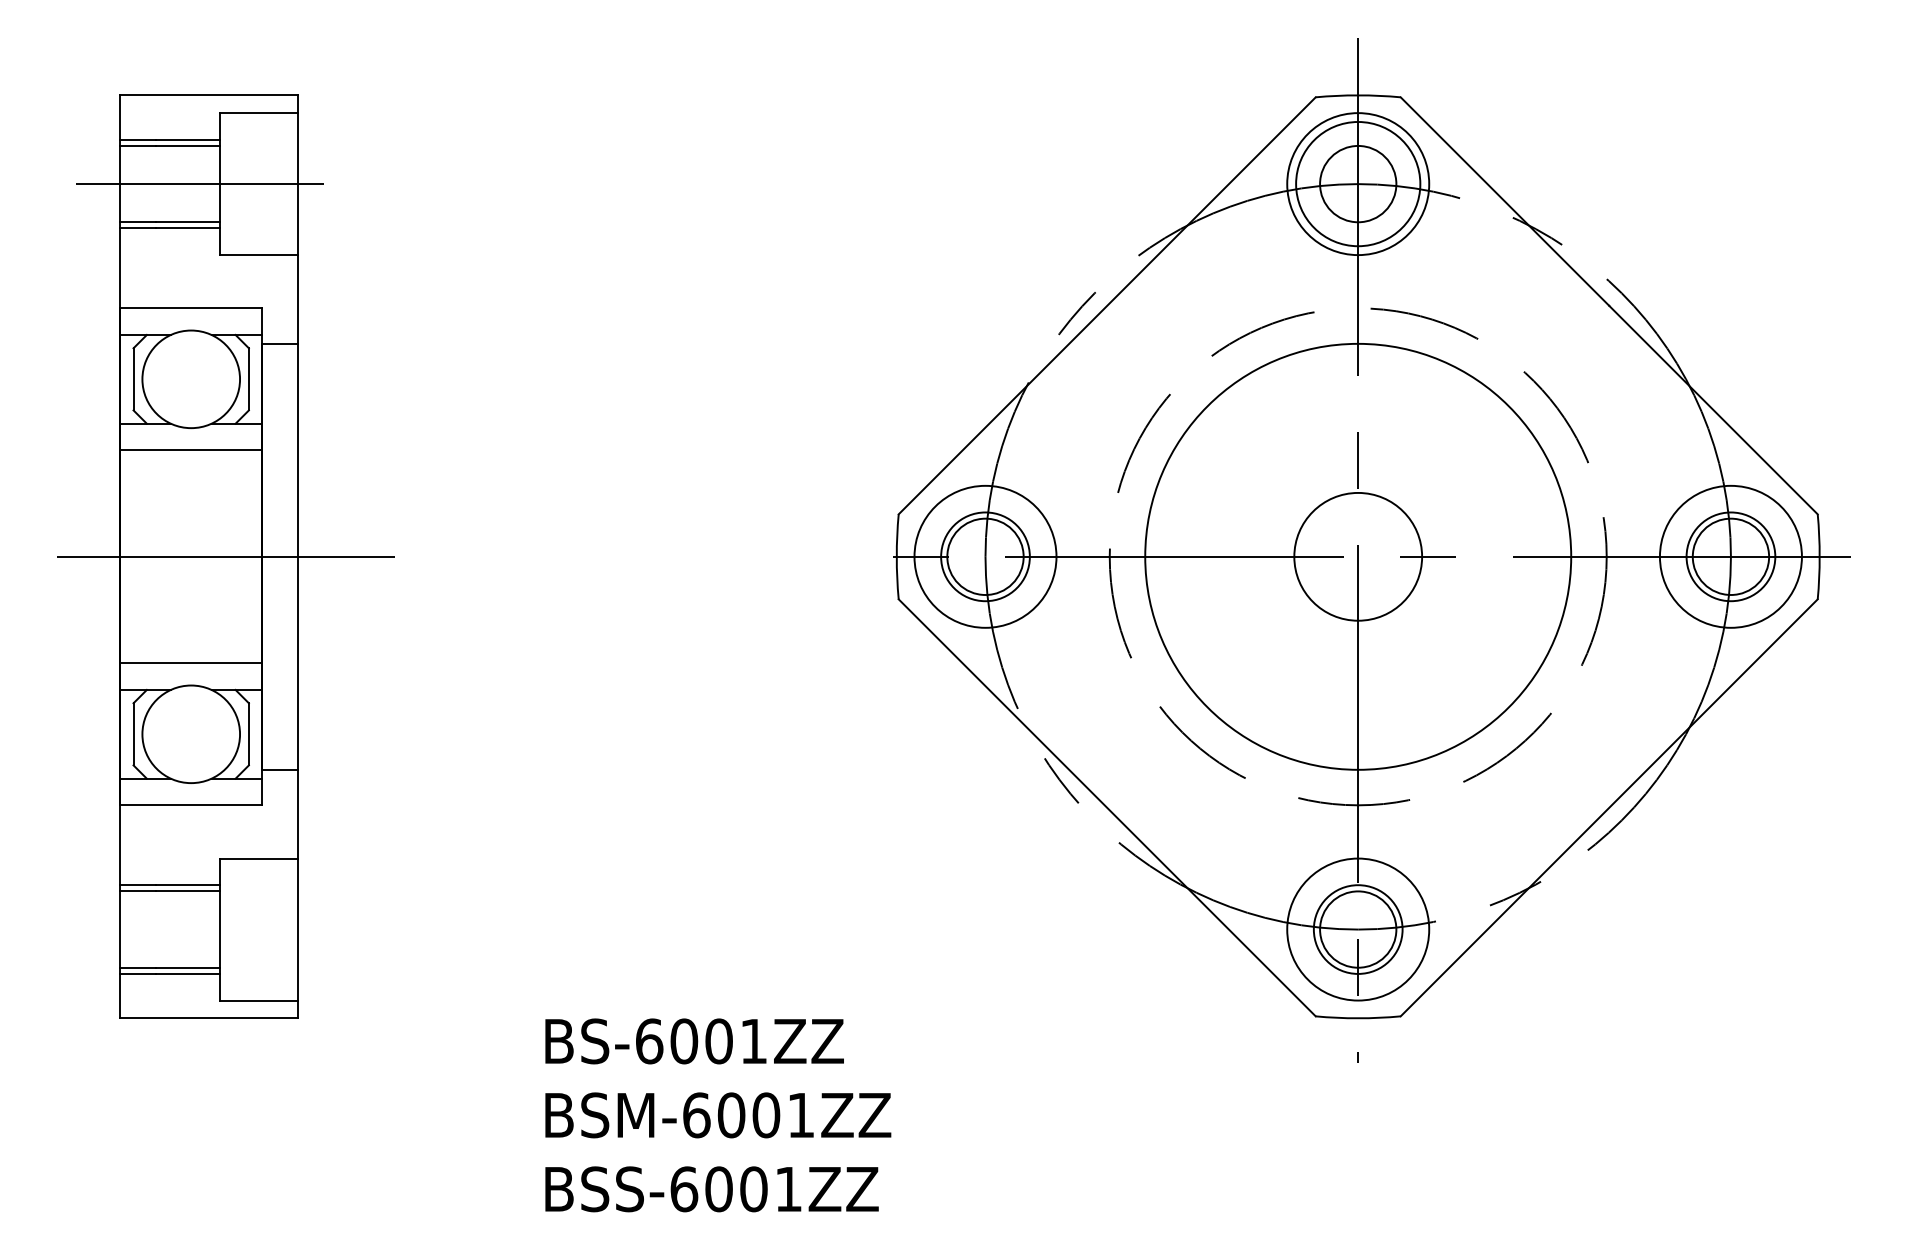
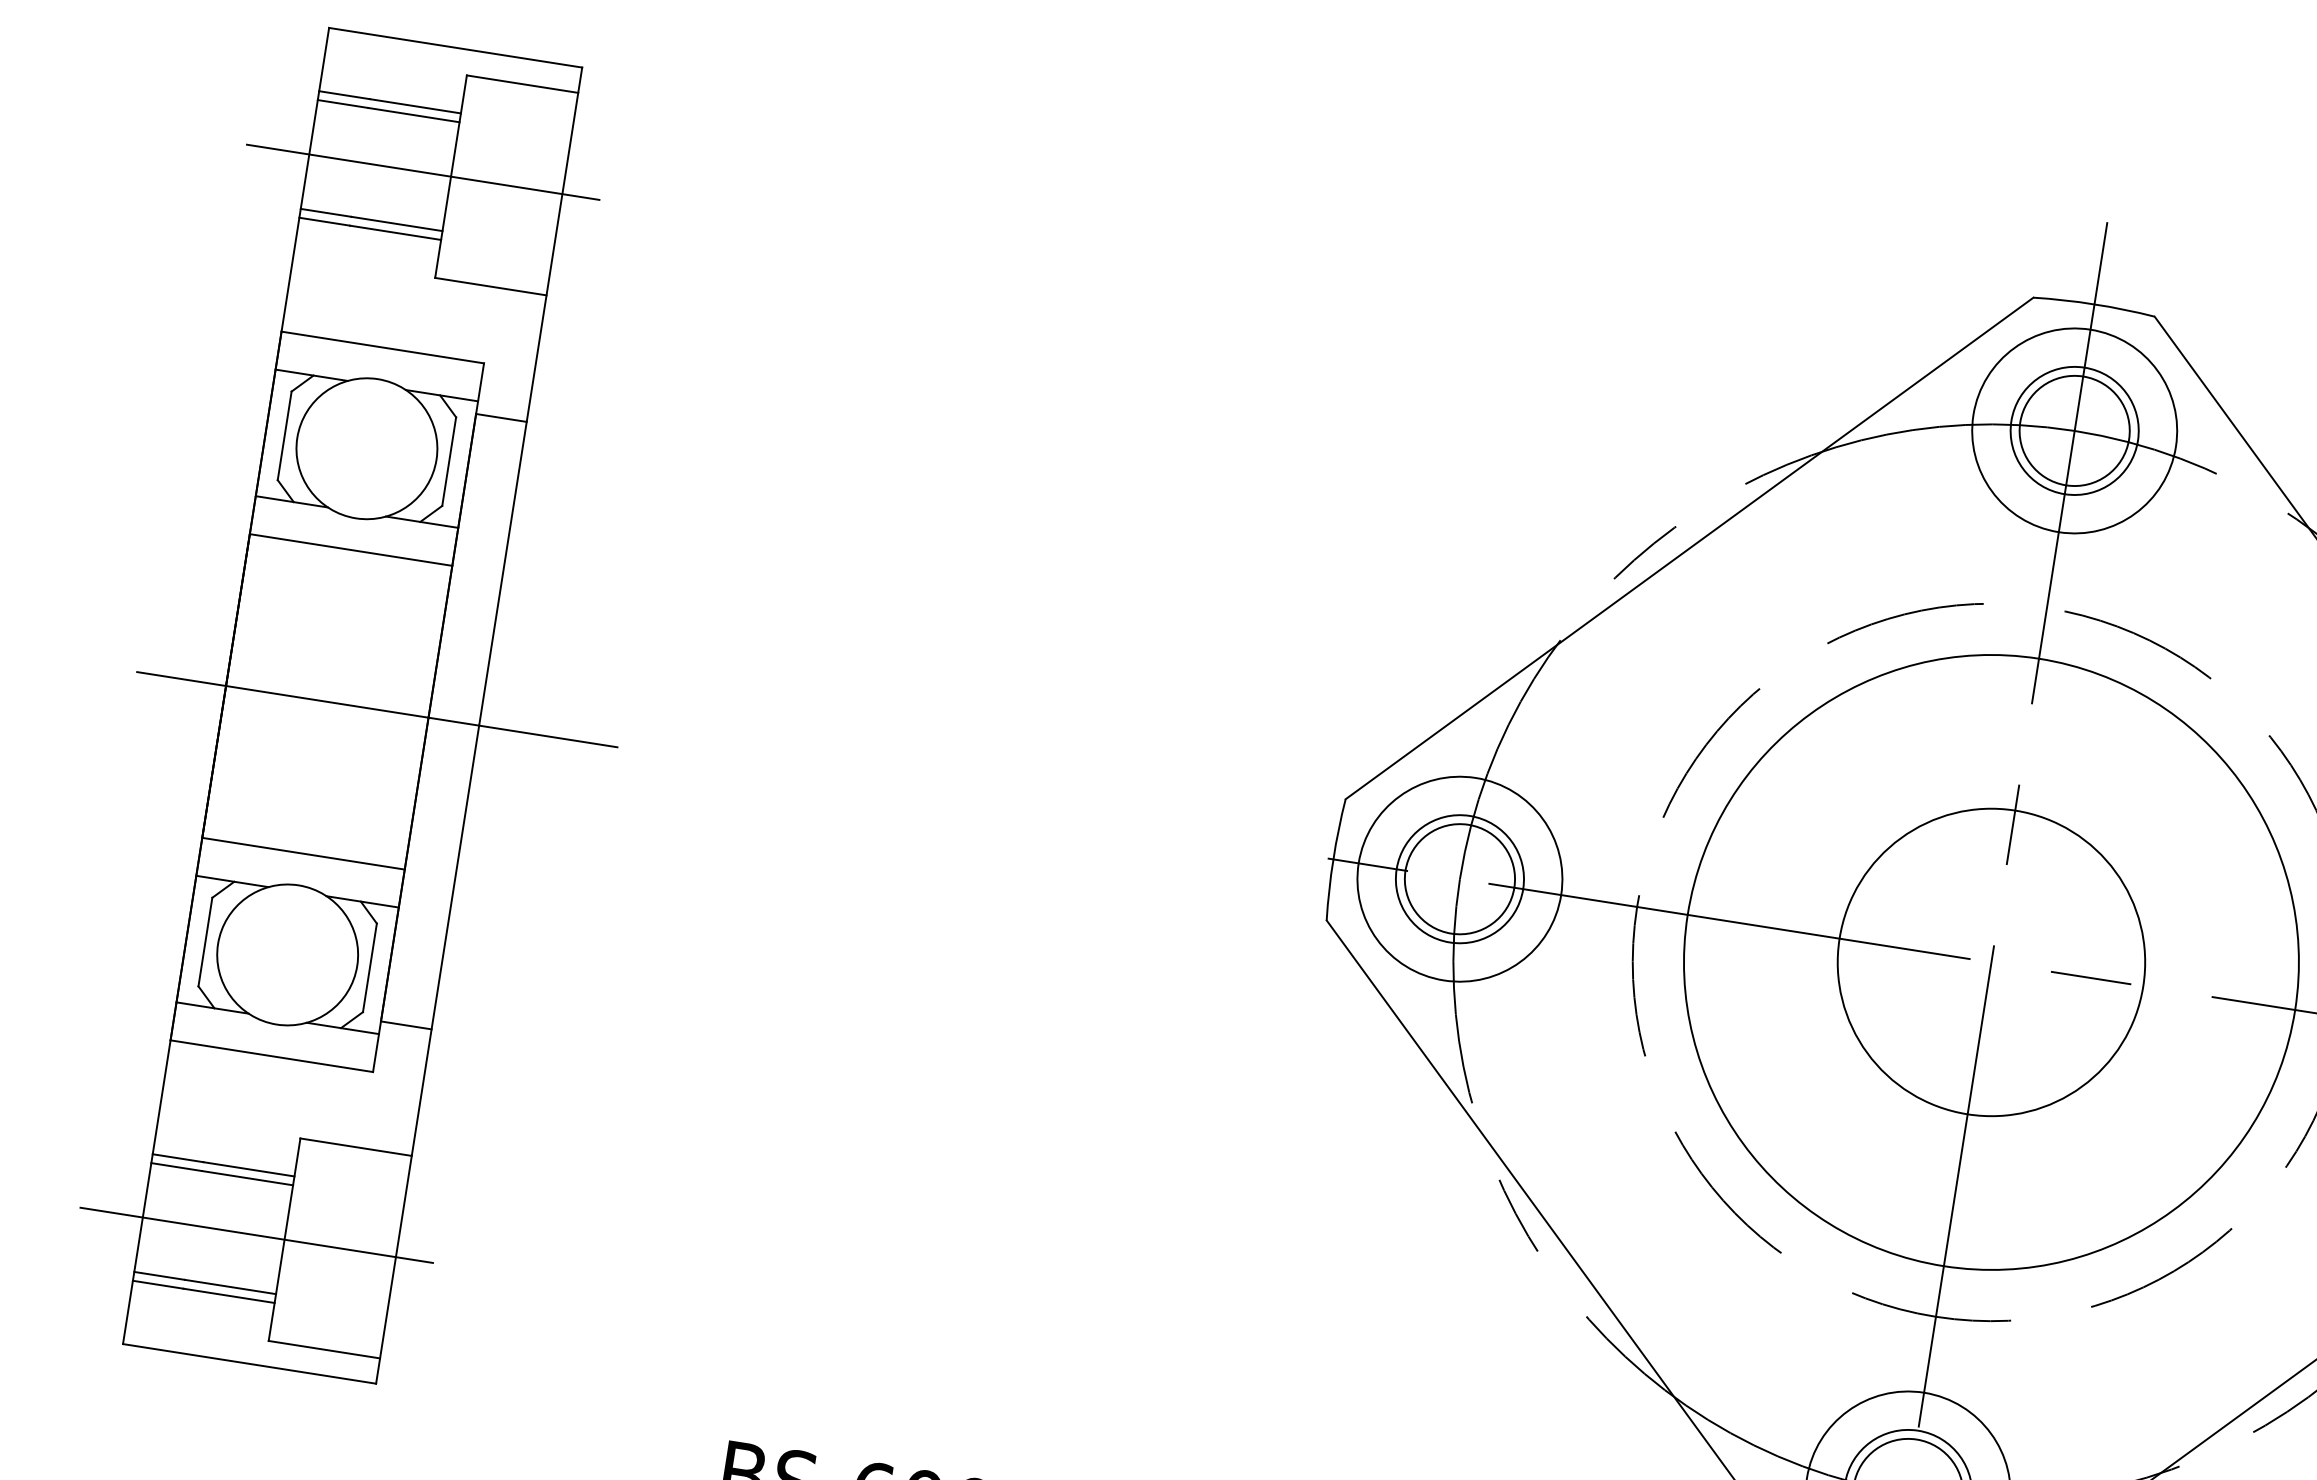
circle: (1357, 183) -> (2073, 429), size x0.71
circle: (1357, 556) -> (1990, 961), size x1.67
line: (199, 929) -> (255, 1235), added

